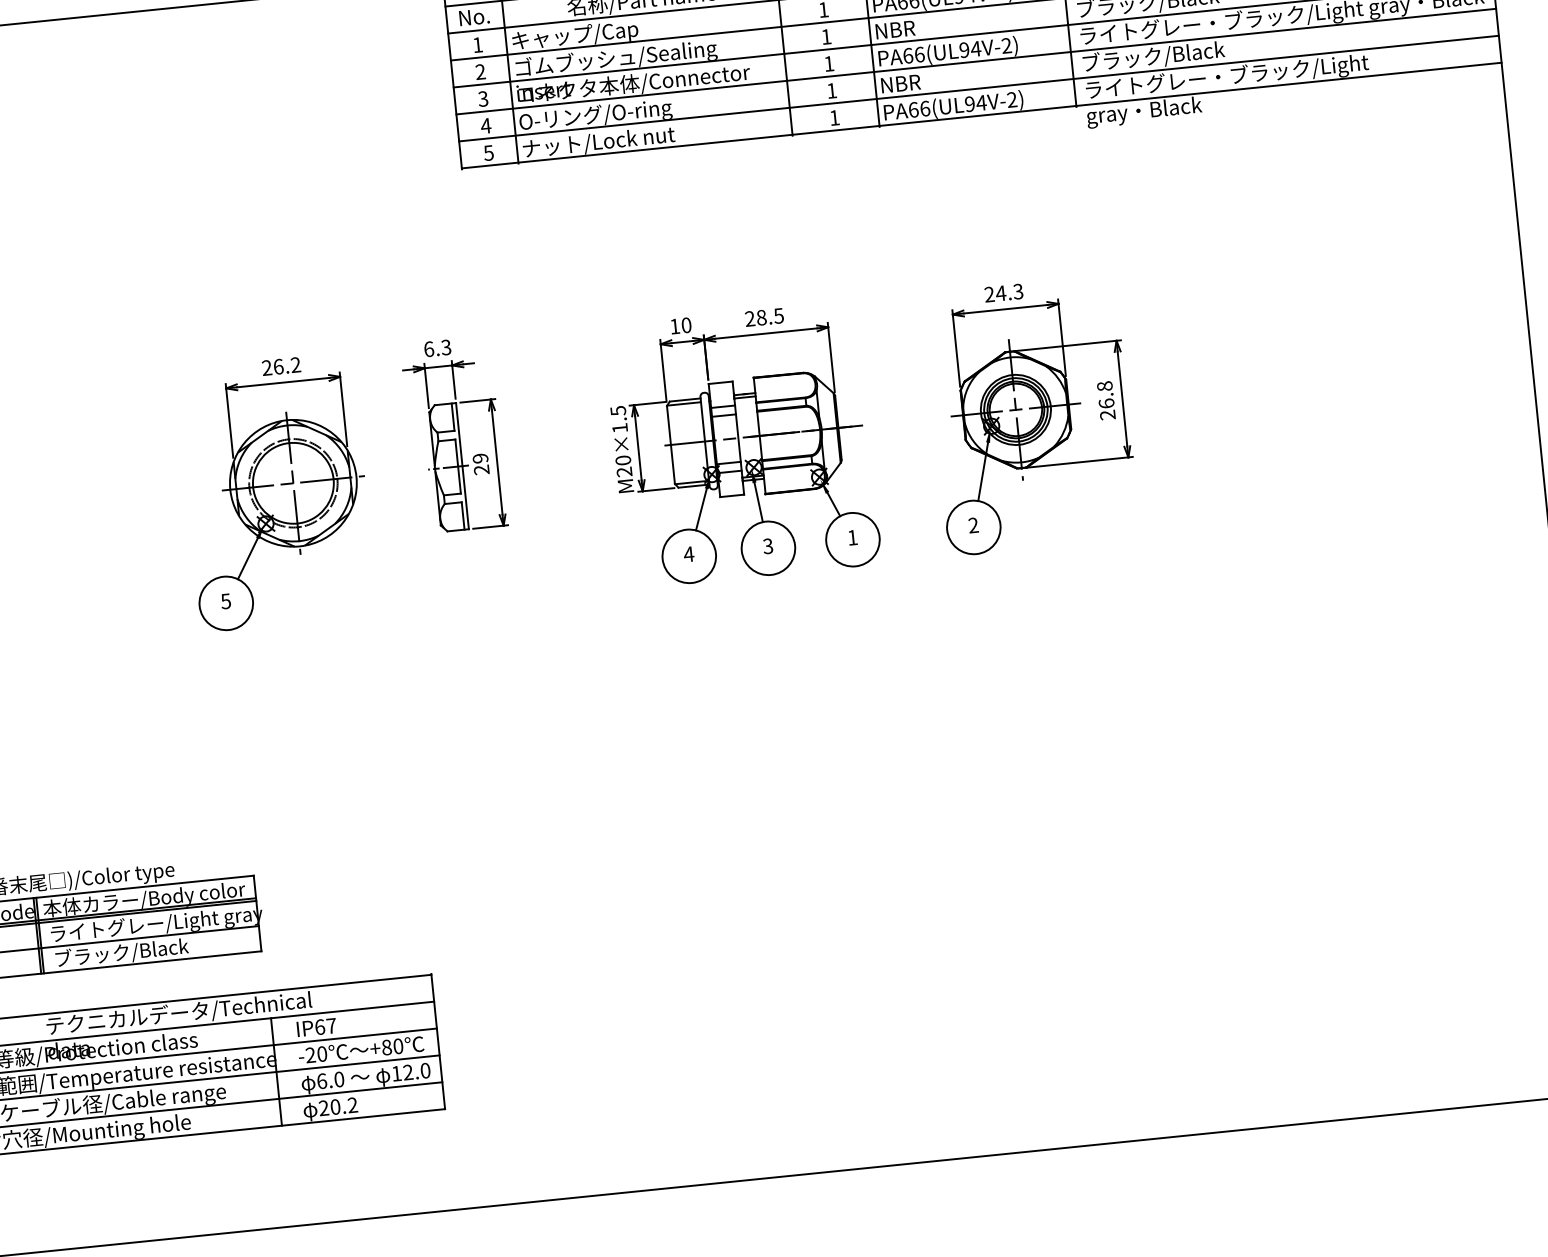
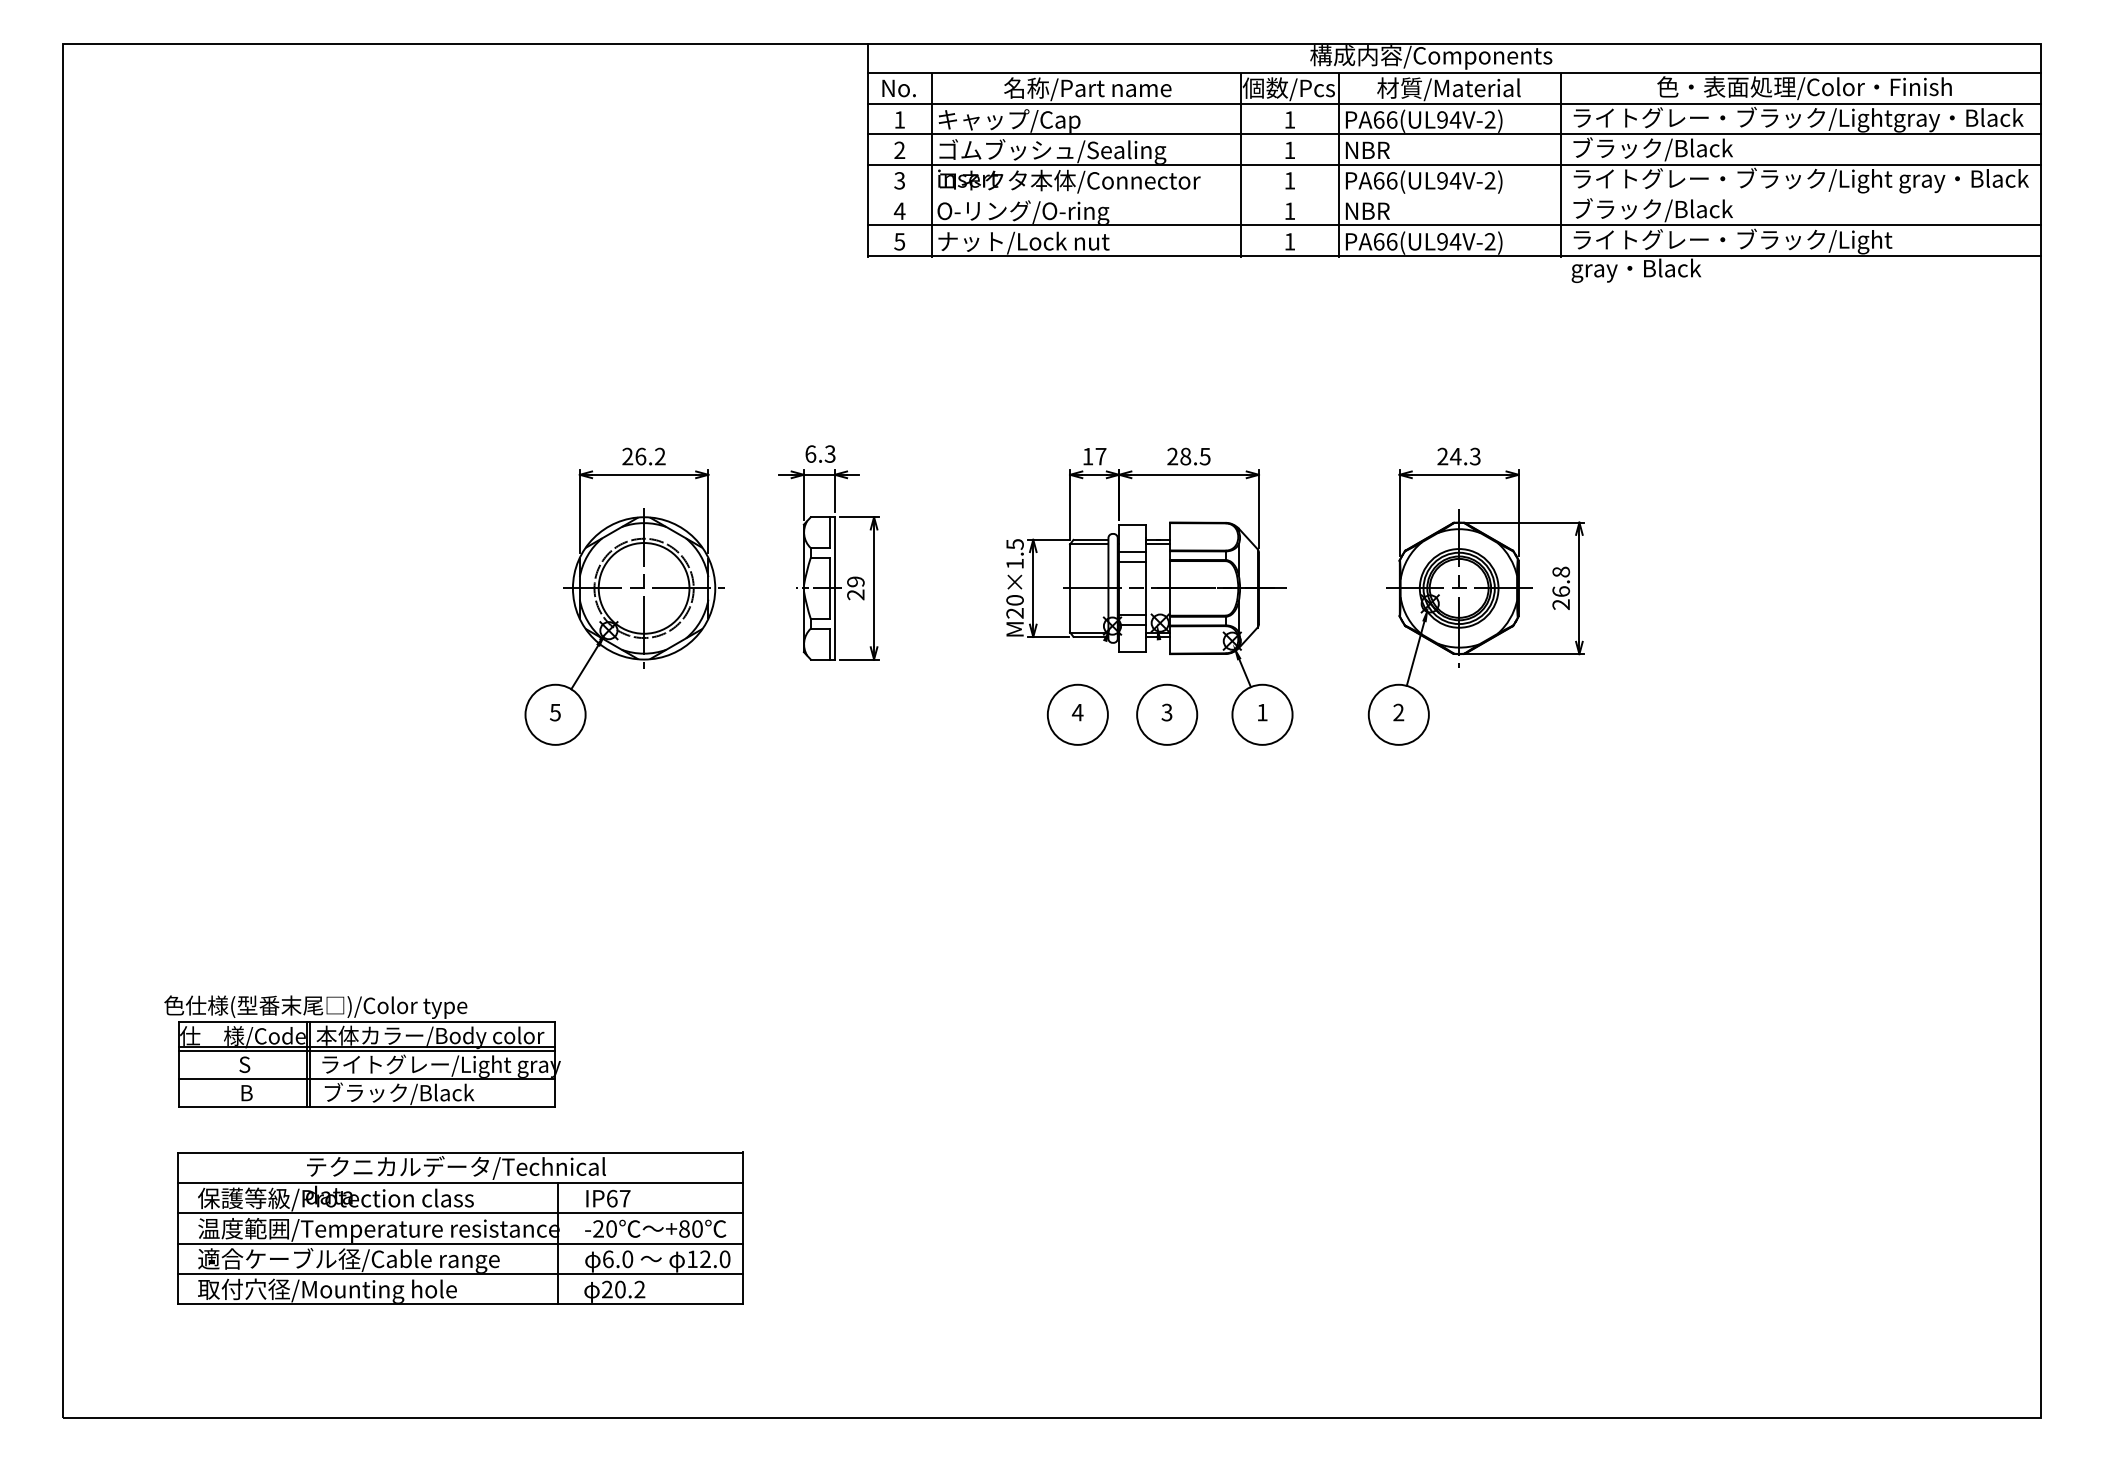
line: (975, 61) -> (1453, 194), removed
text: (686, 325) -> (1100, 456), 10 -> 17
line: (758, 502) -> (1161, 662), removed
line: (701, 509) -> (1096, 663), removed

